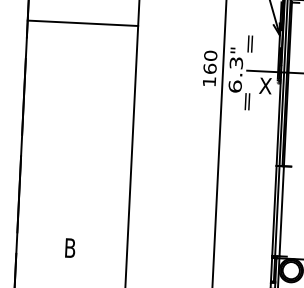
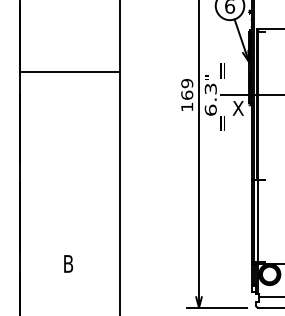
line: (82, 23) -> (69, 71), moved
text: (211, 55) -> (187, 83), 160 -> 169

